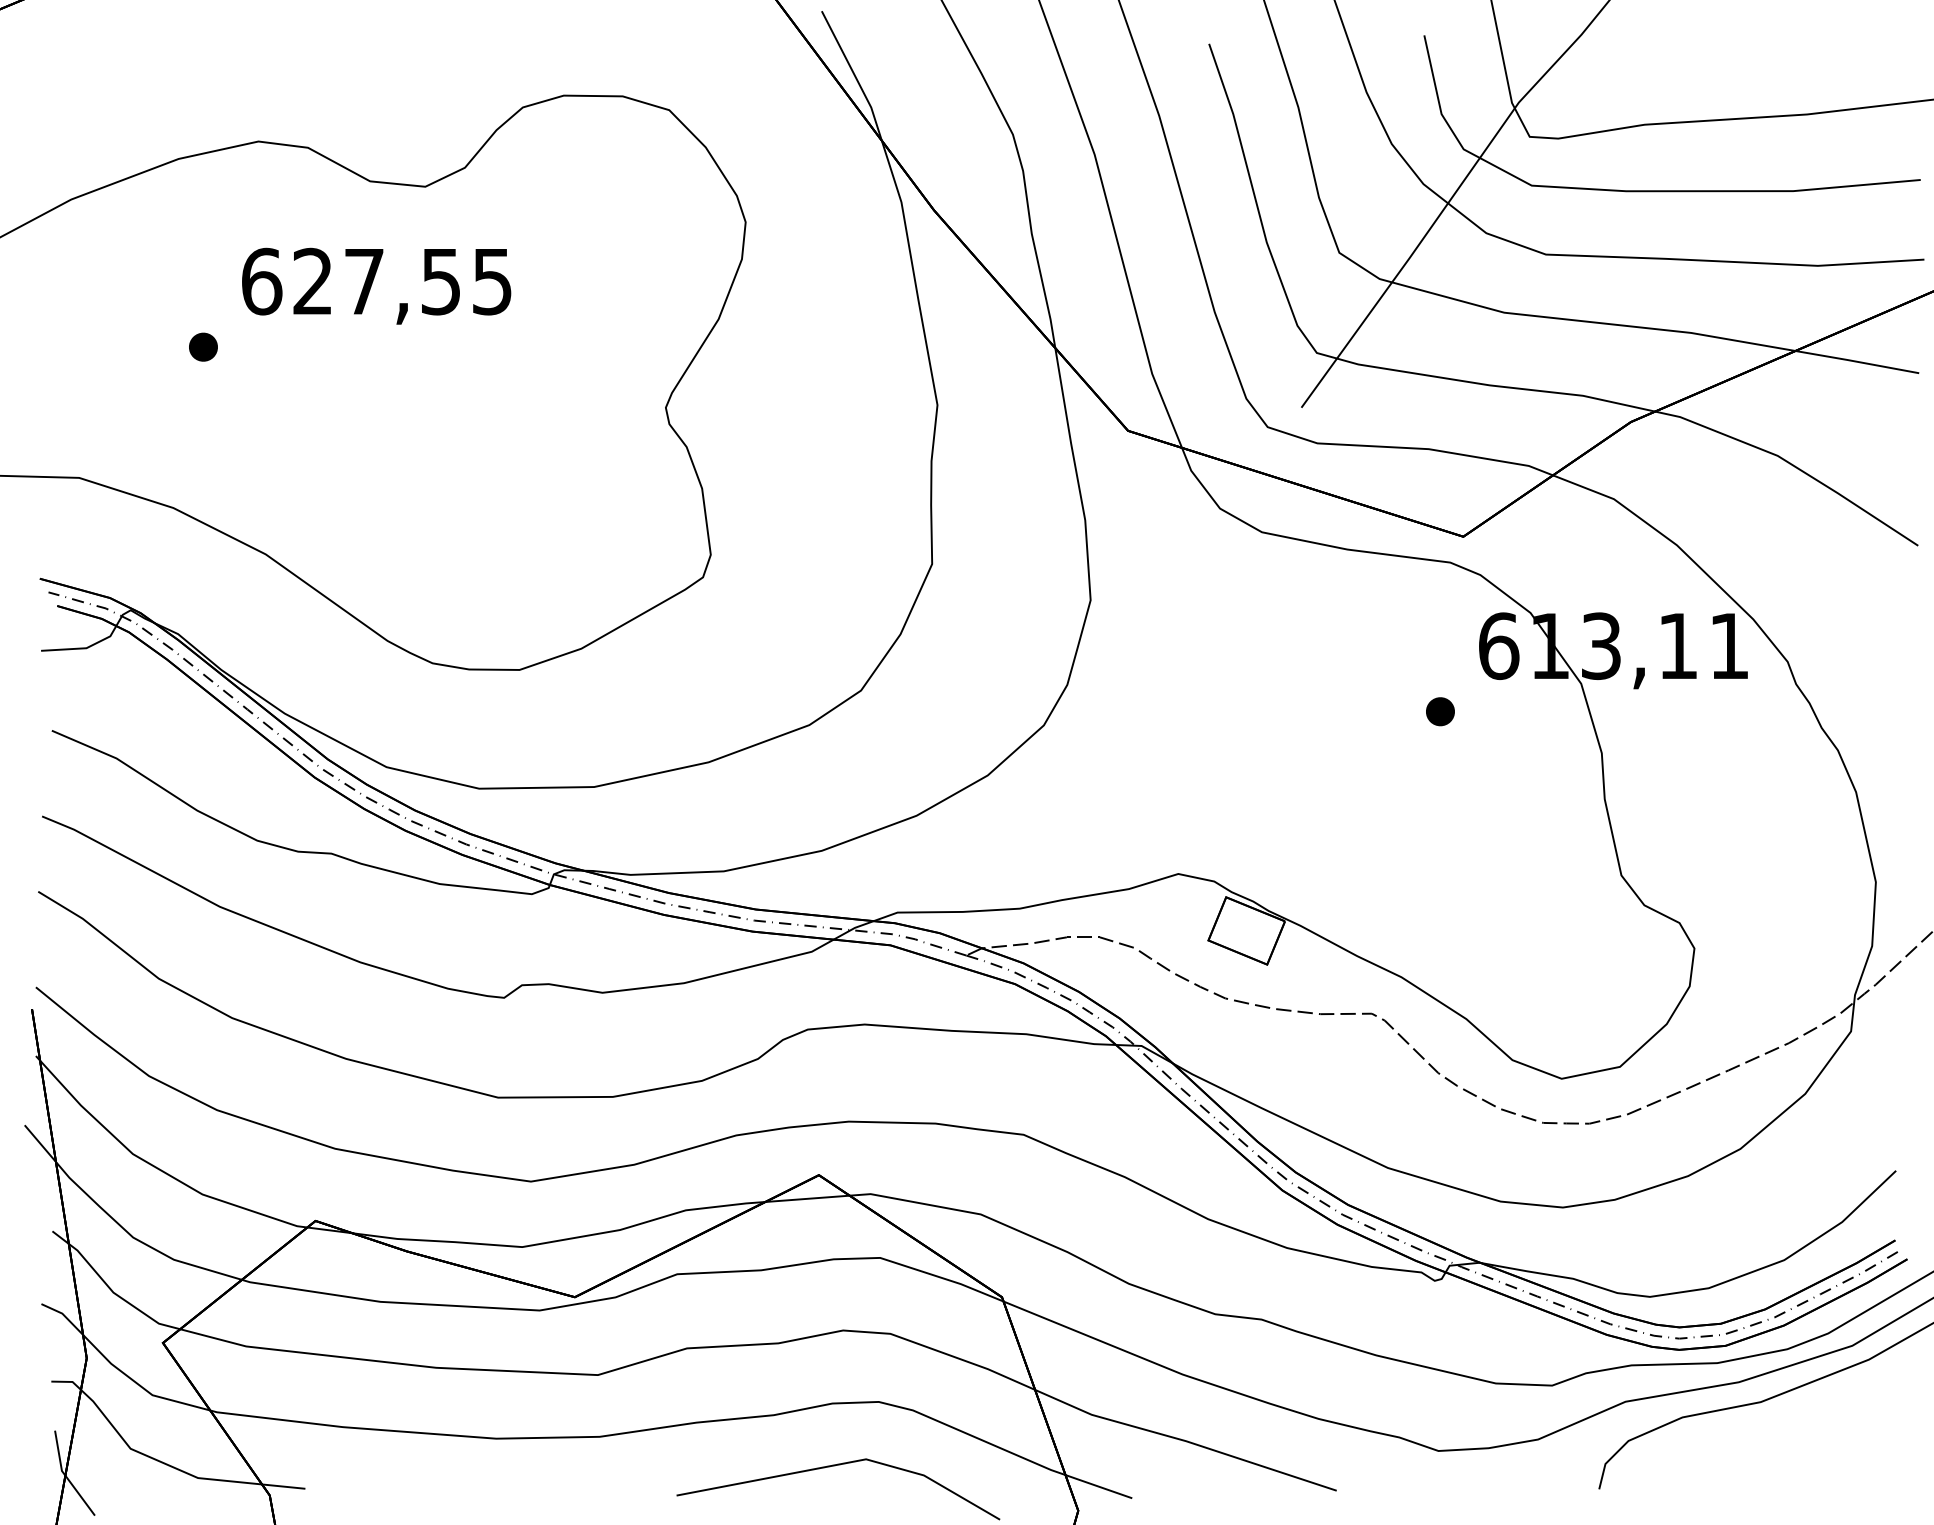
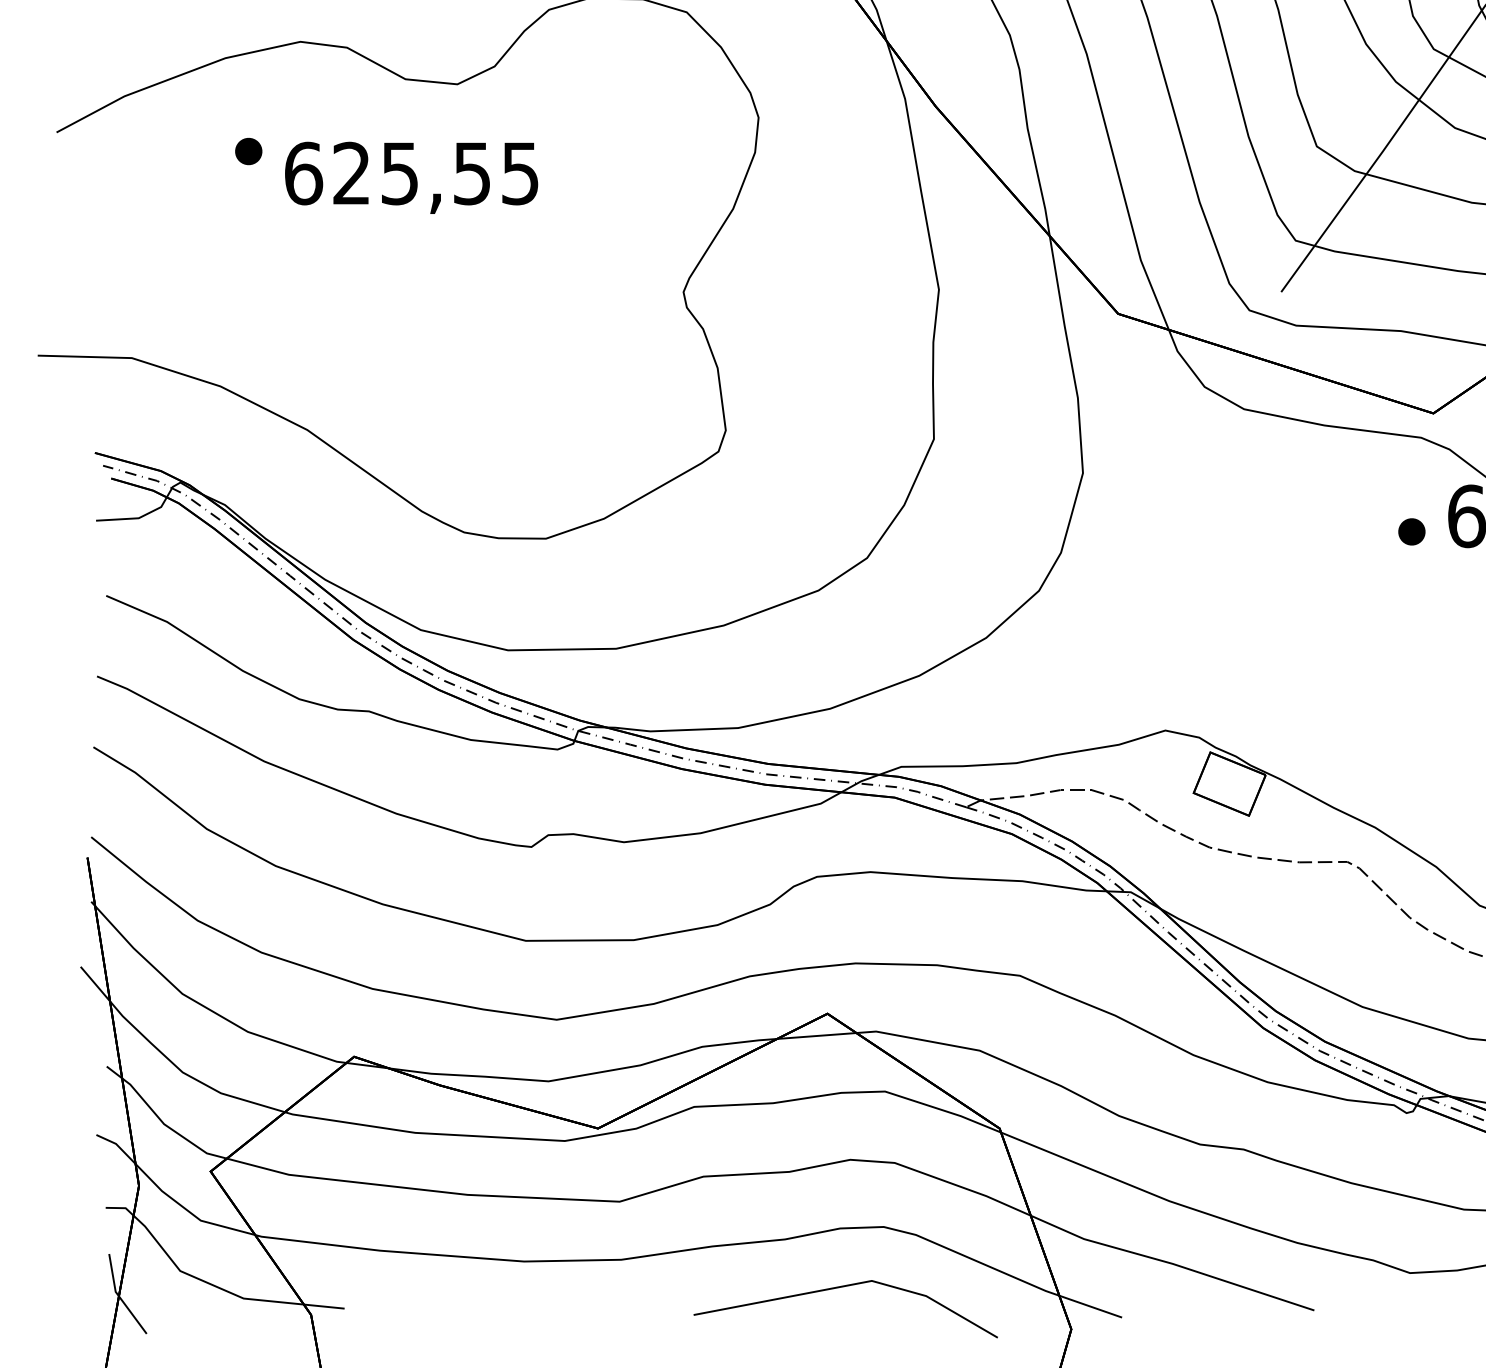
text: (364, 282) -> (400, 174), 627,55 -> 625,55
part: (203, 346) -> (248, 150), moved
part: (1440, 711) -> (1411, 531), moved

